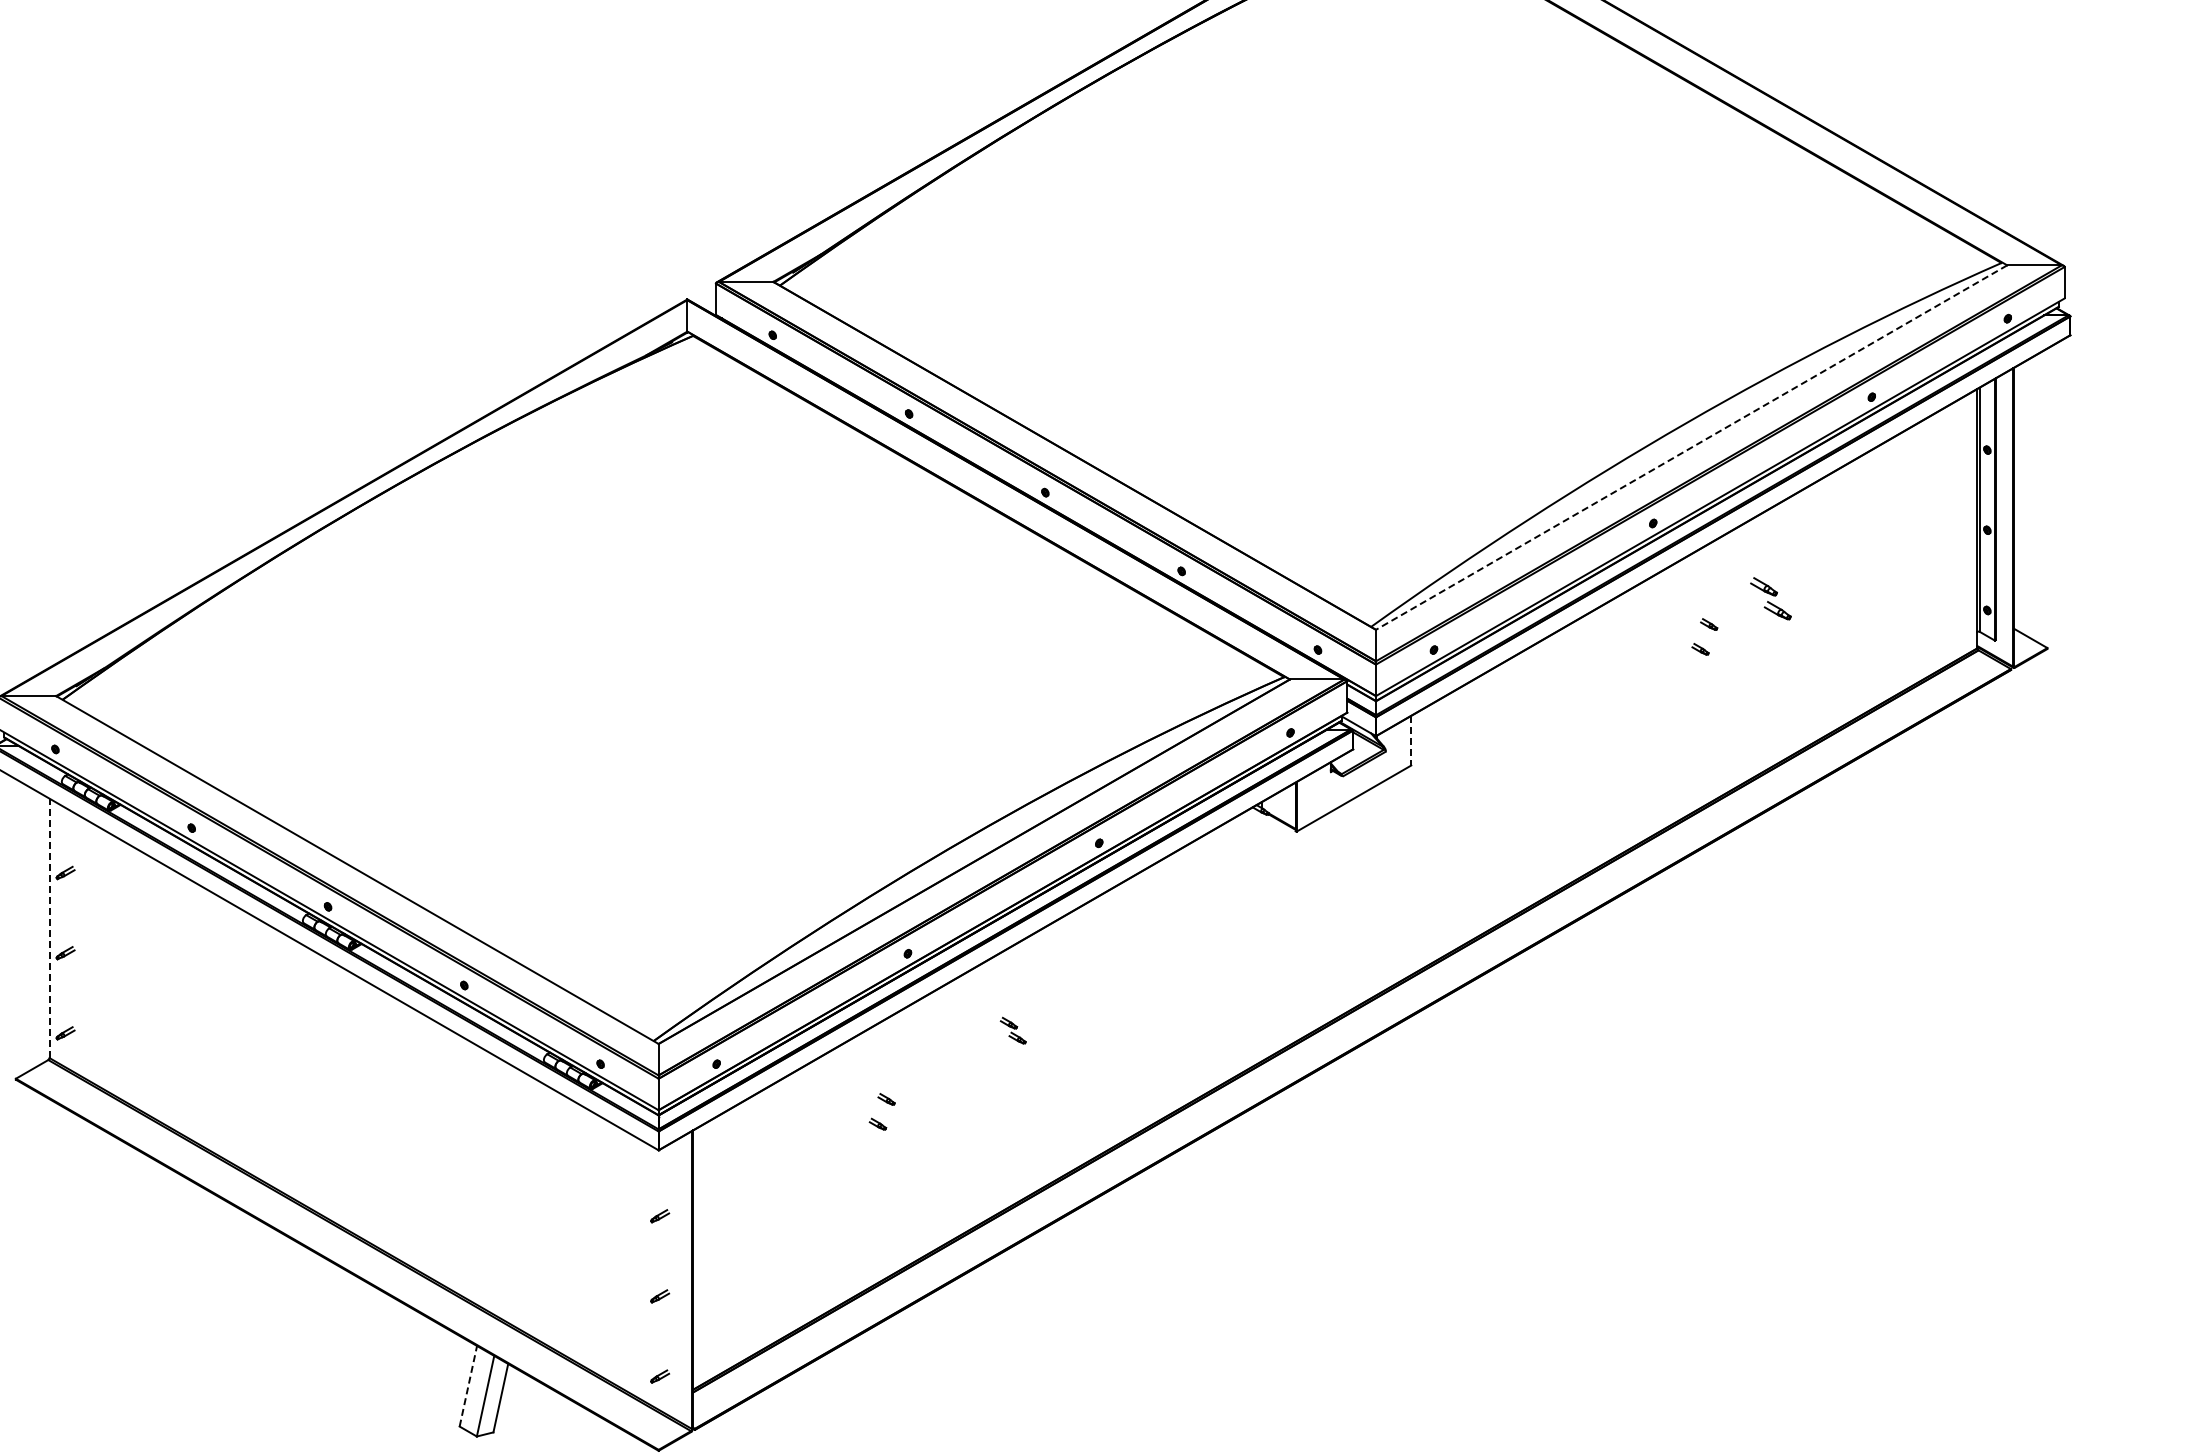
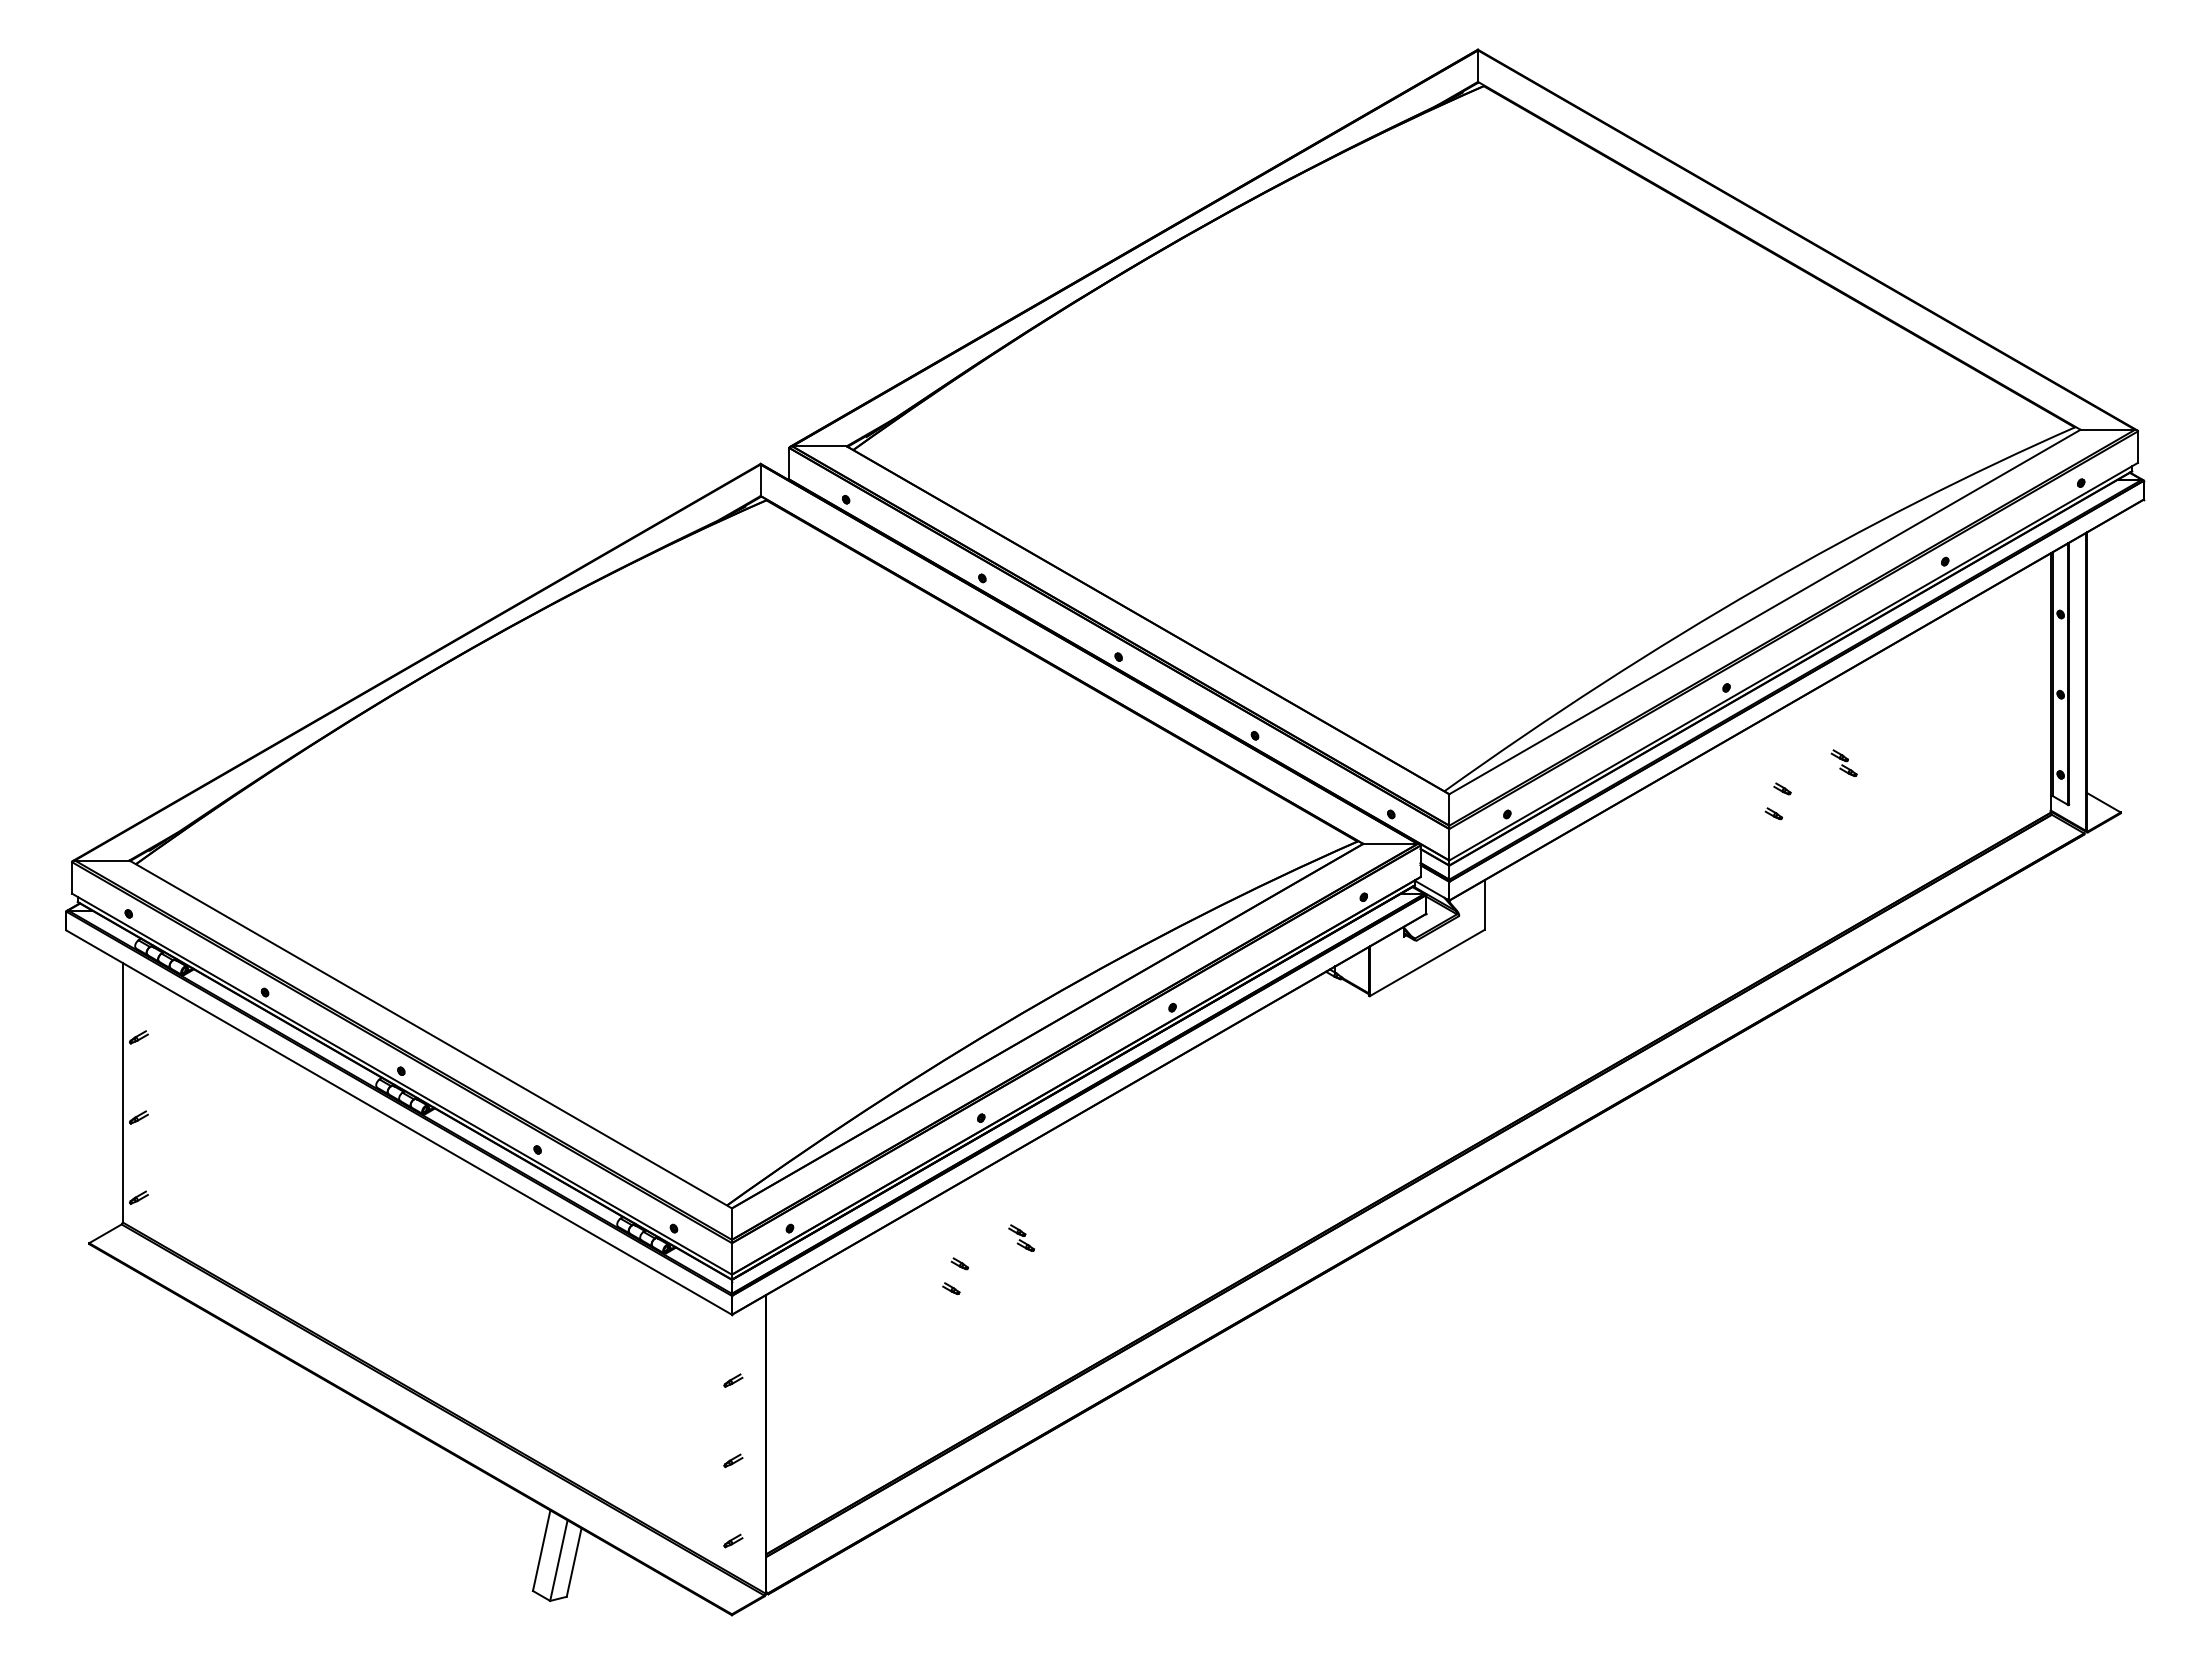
line: (1691, 448) -> (1764, 612), dashed -> solid
part: (1770, 599) -> (1843, 763), size x0.62
line: (1411, 741) -> (1484, 905), dashed -> solid
line: (49, 928) -> (122, 1092), dashed -> solid
part: (1013, 1030) -> (1021, 1237), moved
line: (468, 1386) -> (541, 1550), dashed -> solid

